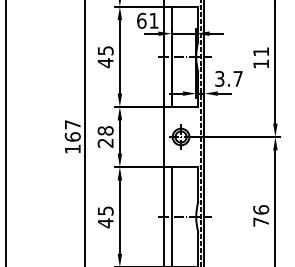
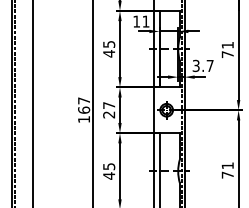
text: (141, 20) -> (136, 21), 61 -> 11
text: (260, 63) -> (227, 54), 11 -> 71
text: (106, 130) -> (109, 105), 28 -> 27
text: (260, 209) -> (227, 165), 76 -> 71

